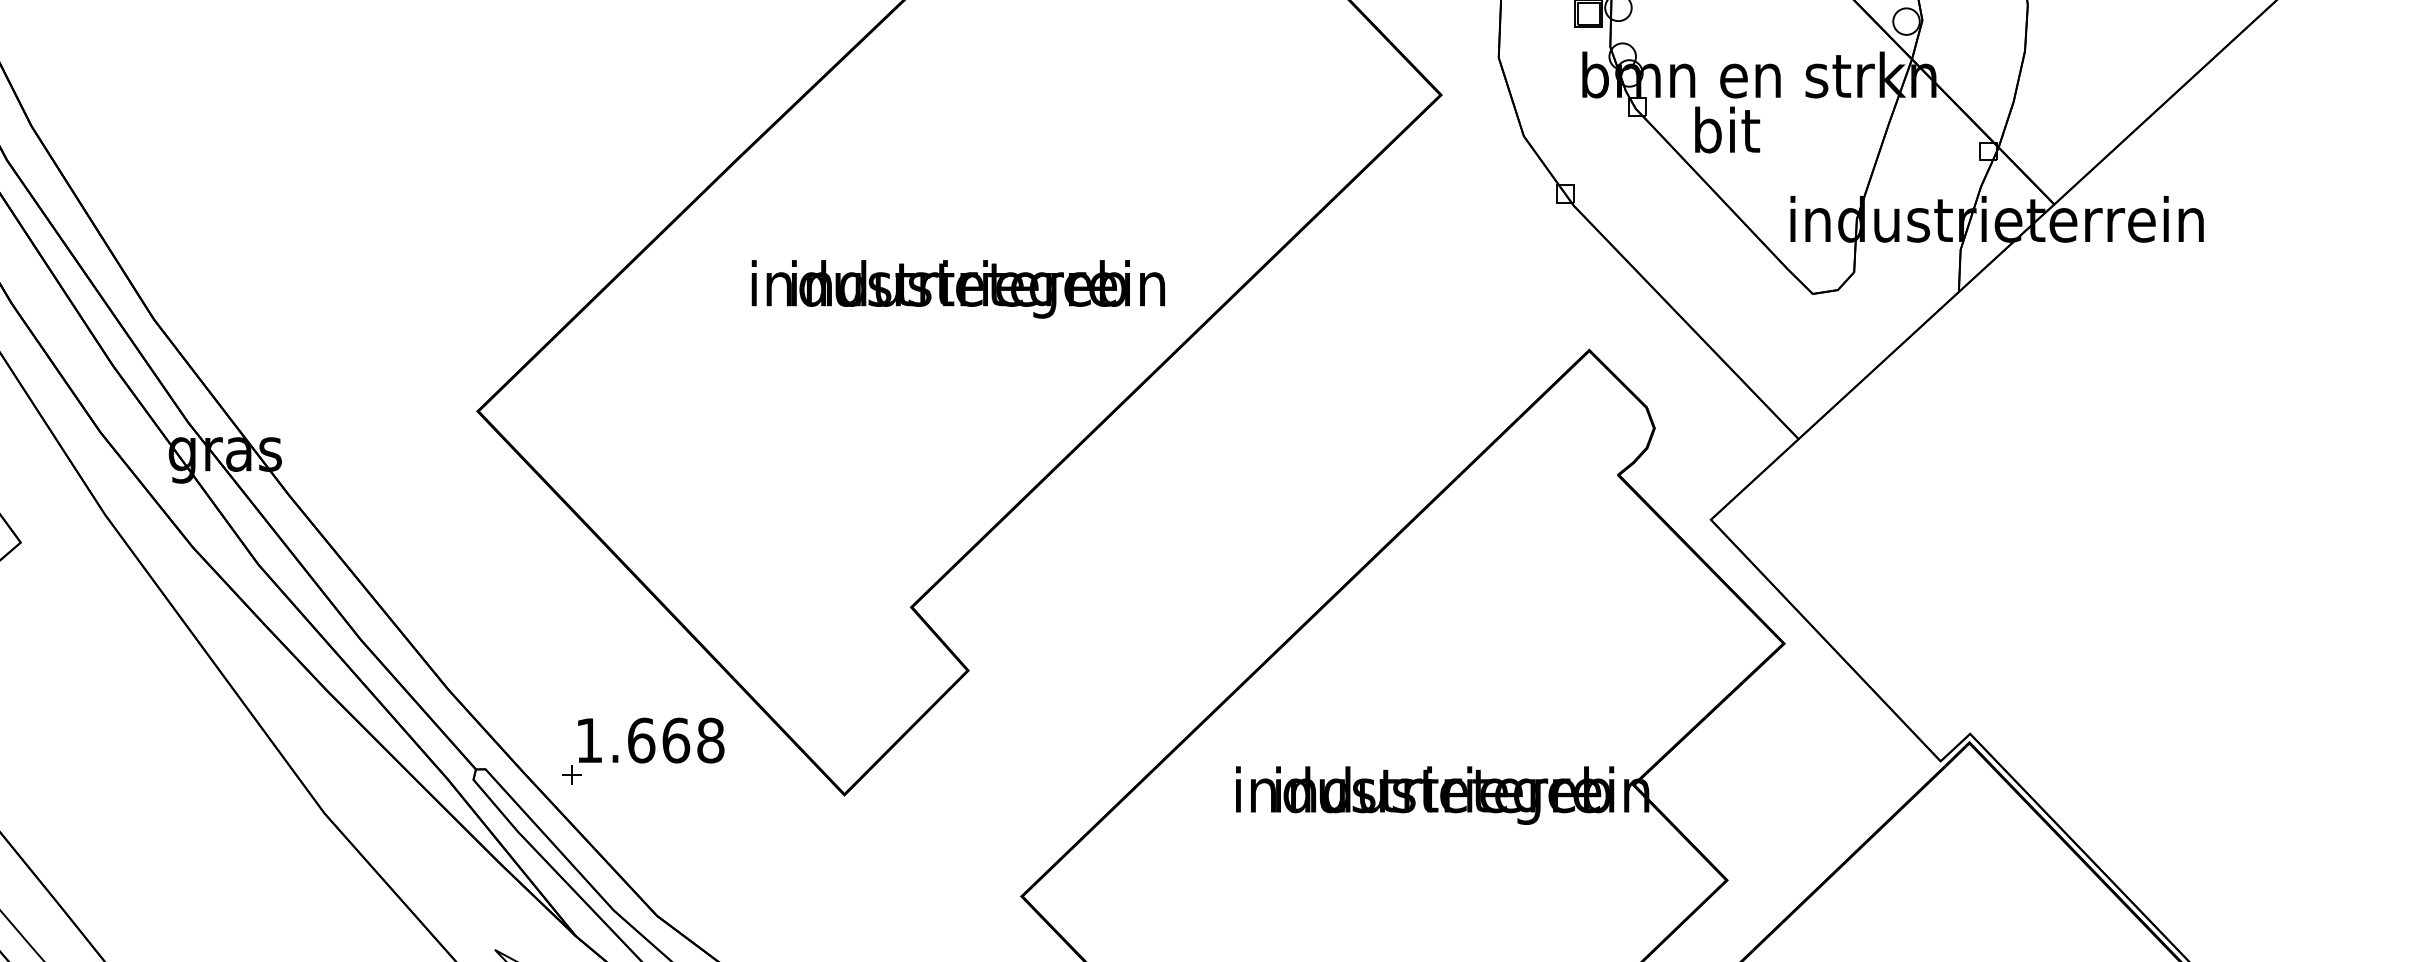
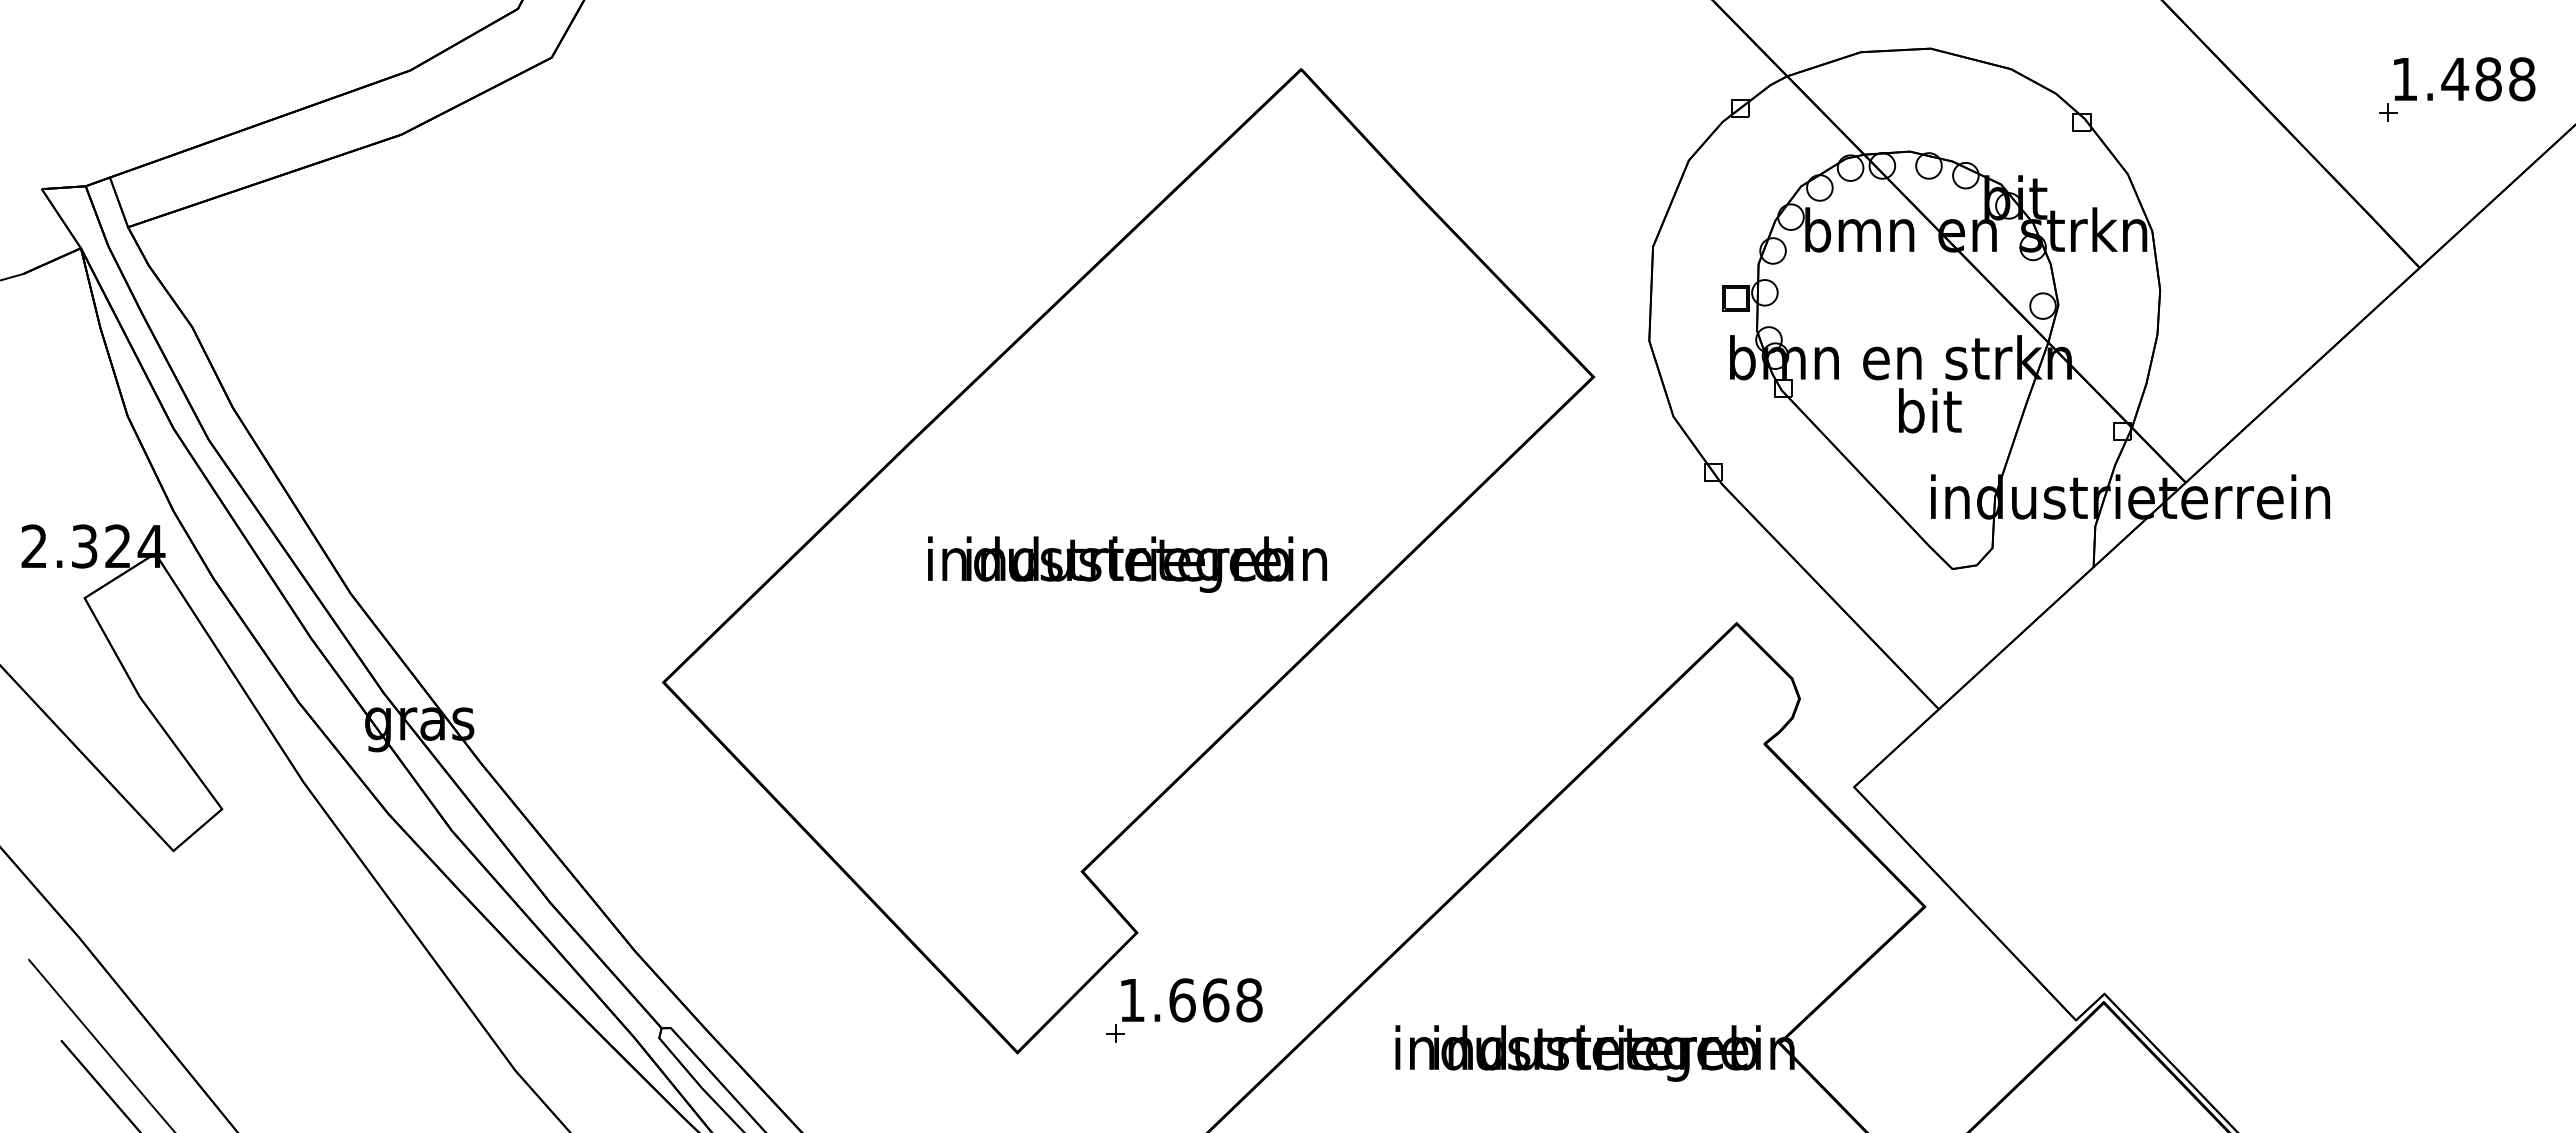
text: (1727, 129) -> (1930, 410), moved
part: (643, 751) -> (1184, 1010), moved

